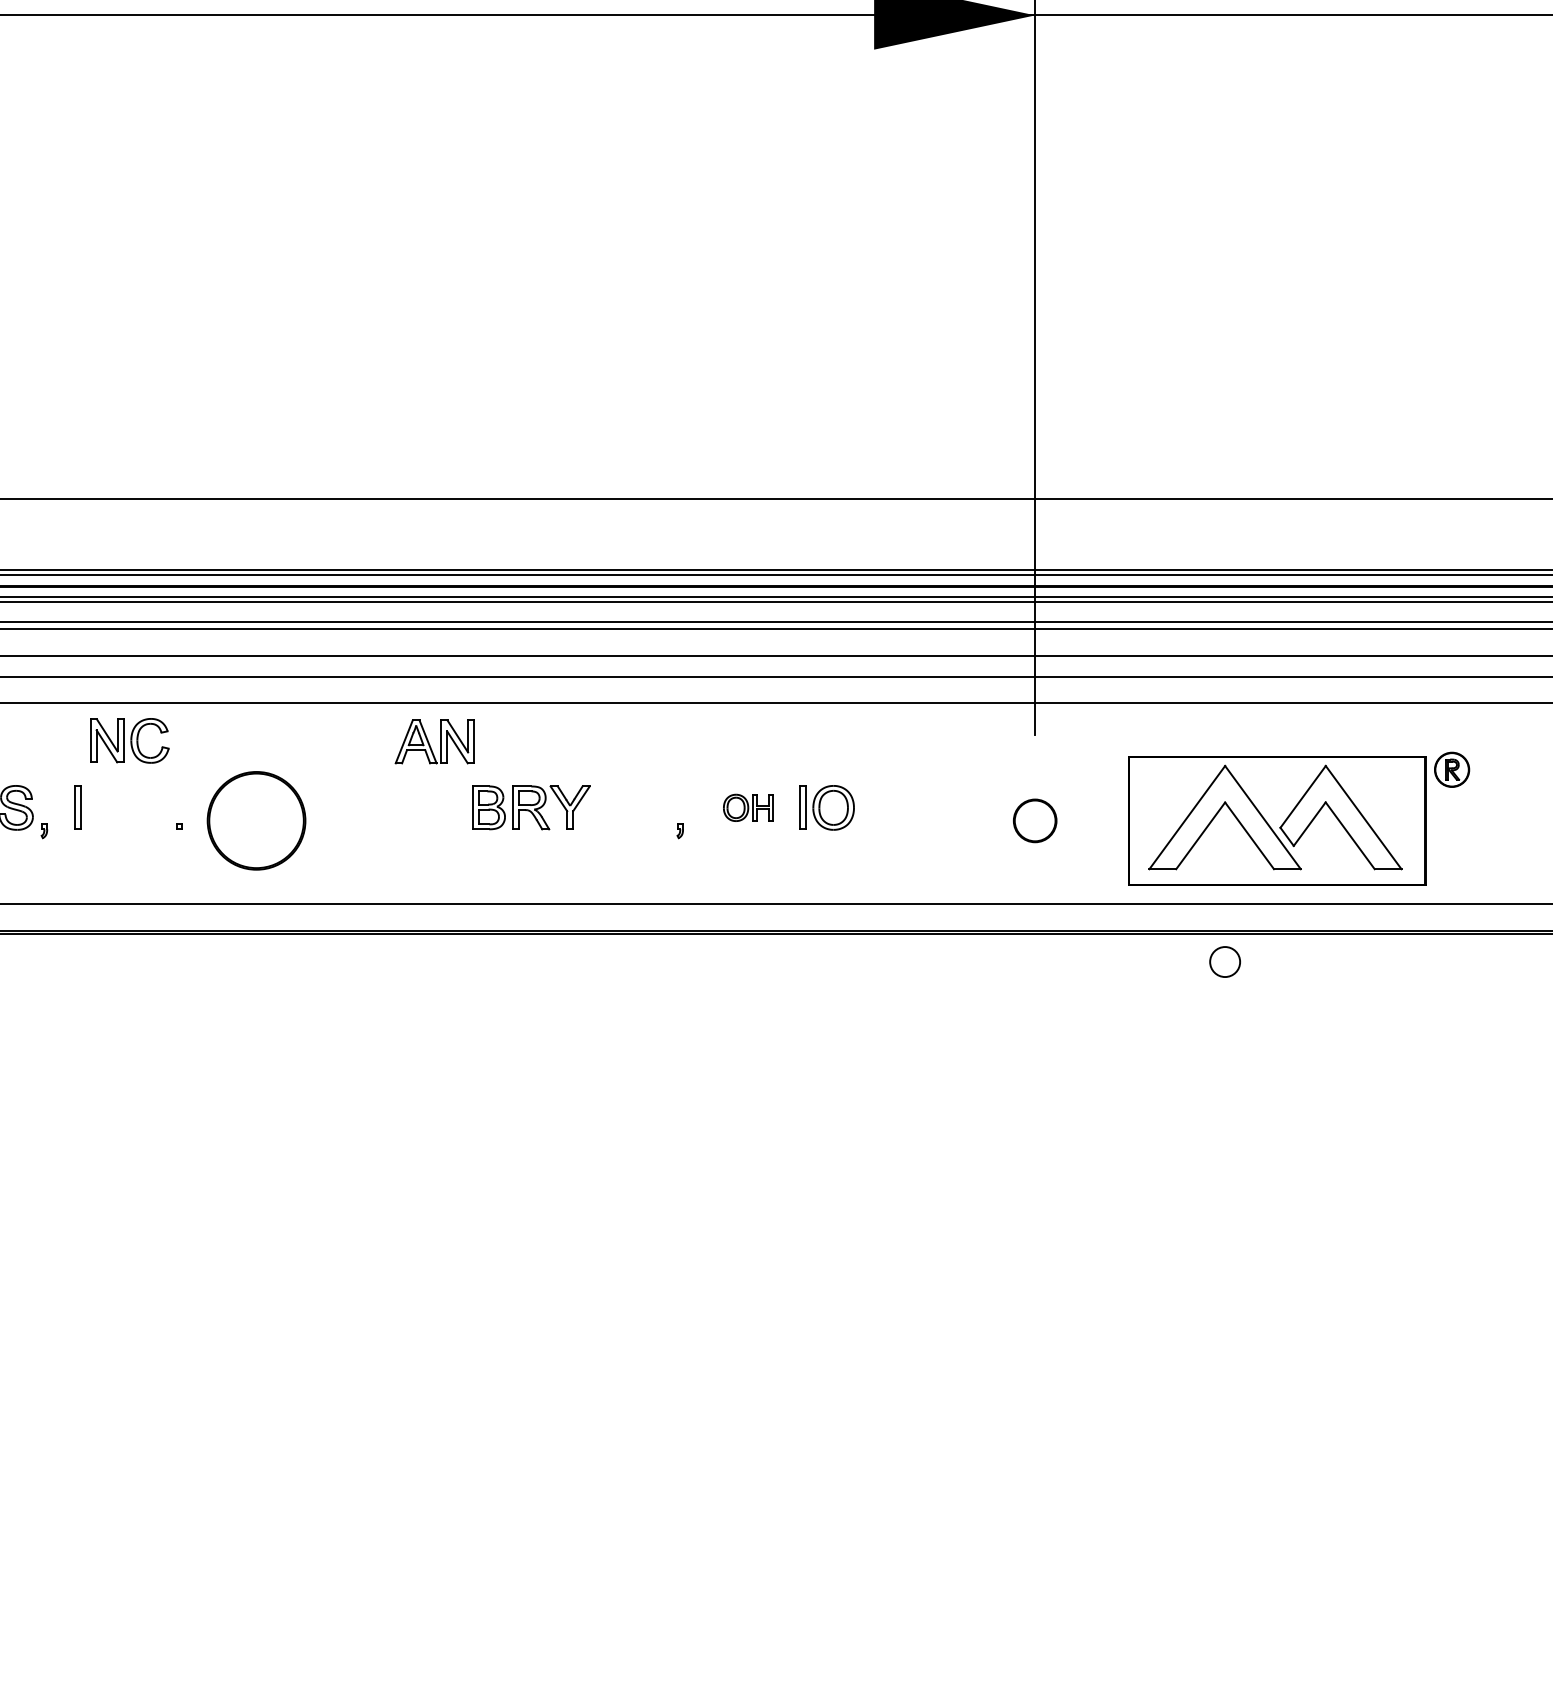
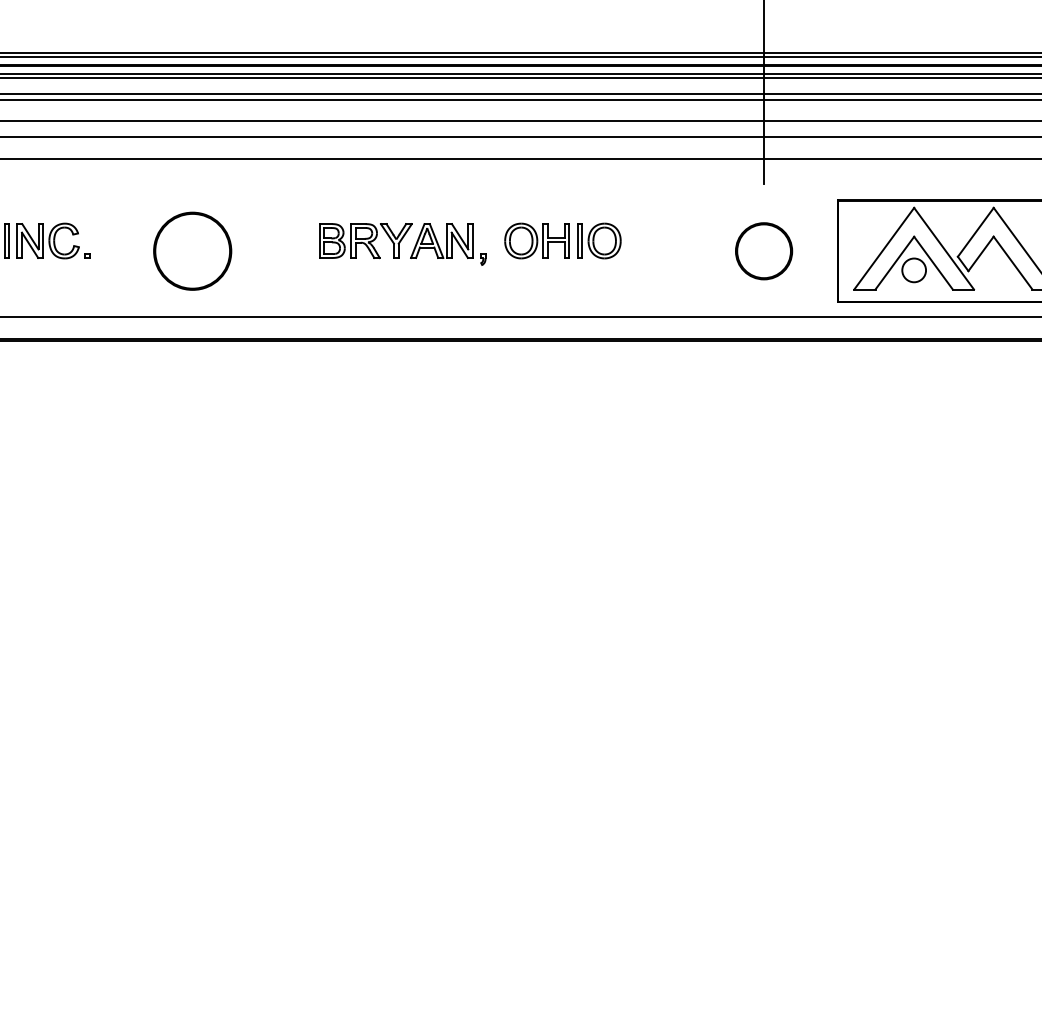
part: (129, 740) -> (47, 240), moved
part: (434, 741) -> (441, 240), moved
part: (747, 807) -> (536, 240), size x1.67
part: (256, 820) -> (192, 251), moved
part: (1034, 820) -> (763, 251), size x1.67
circle: (1224, 961) -> (913, 269), moved

